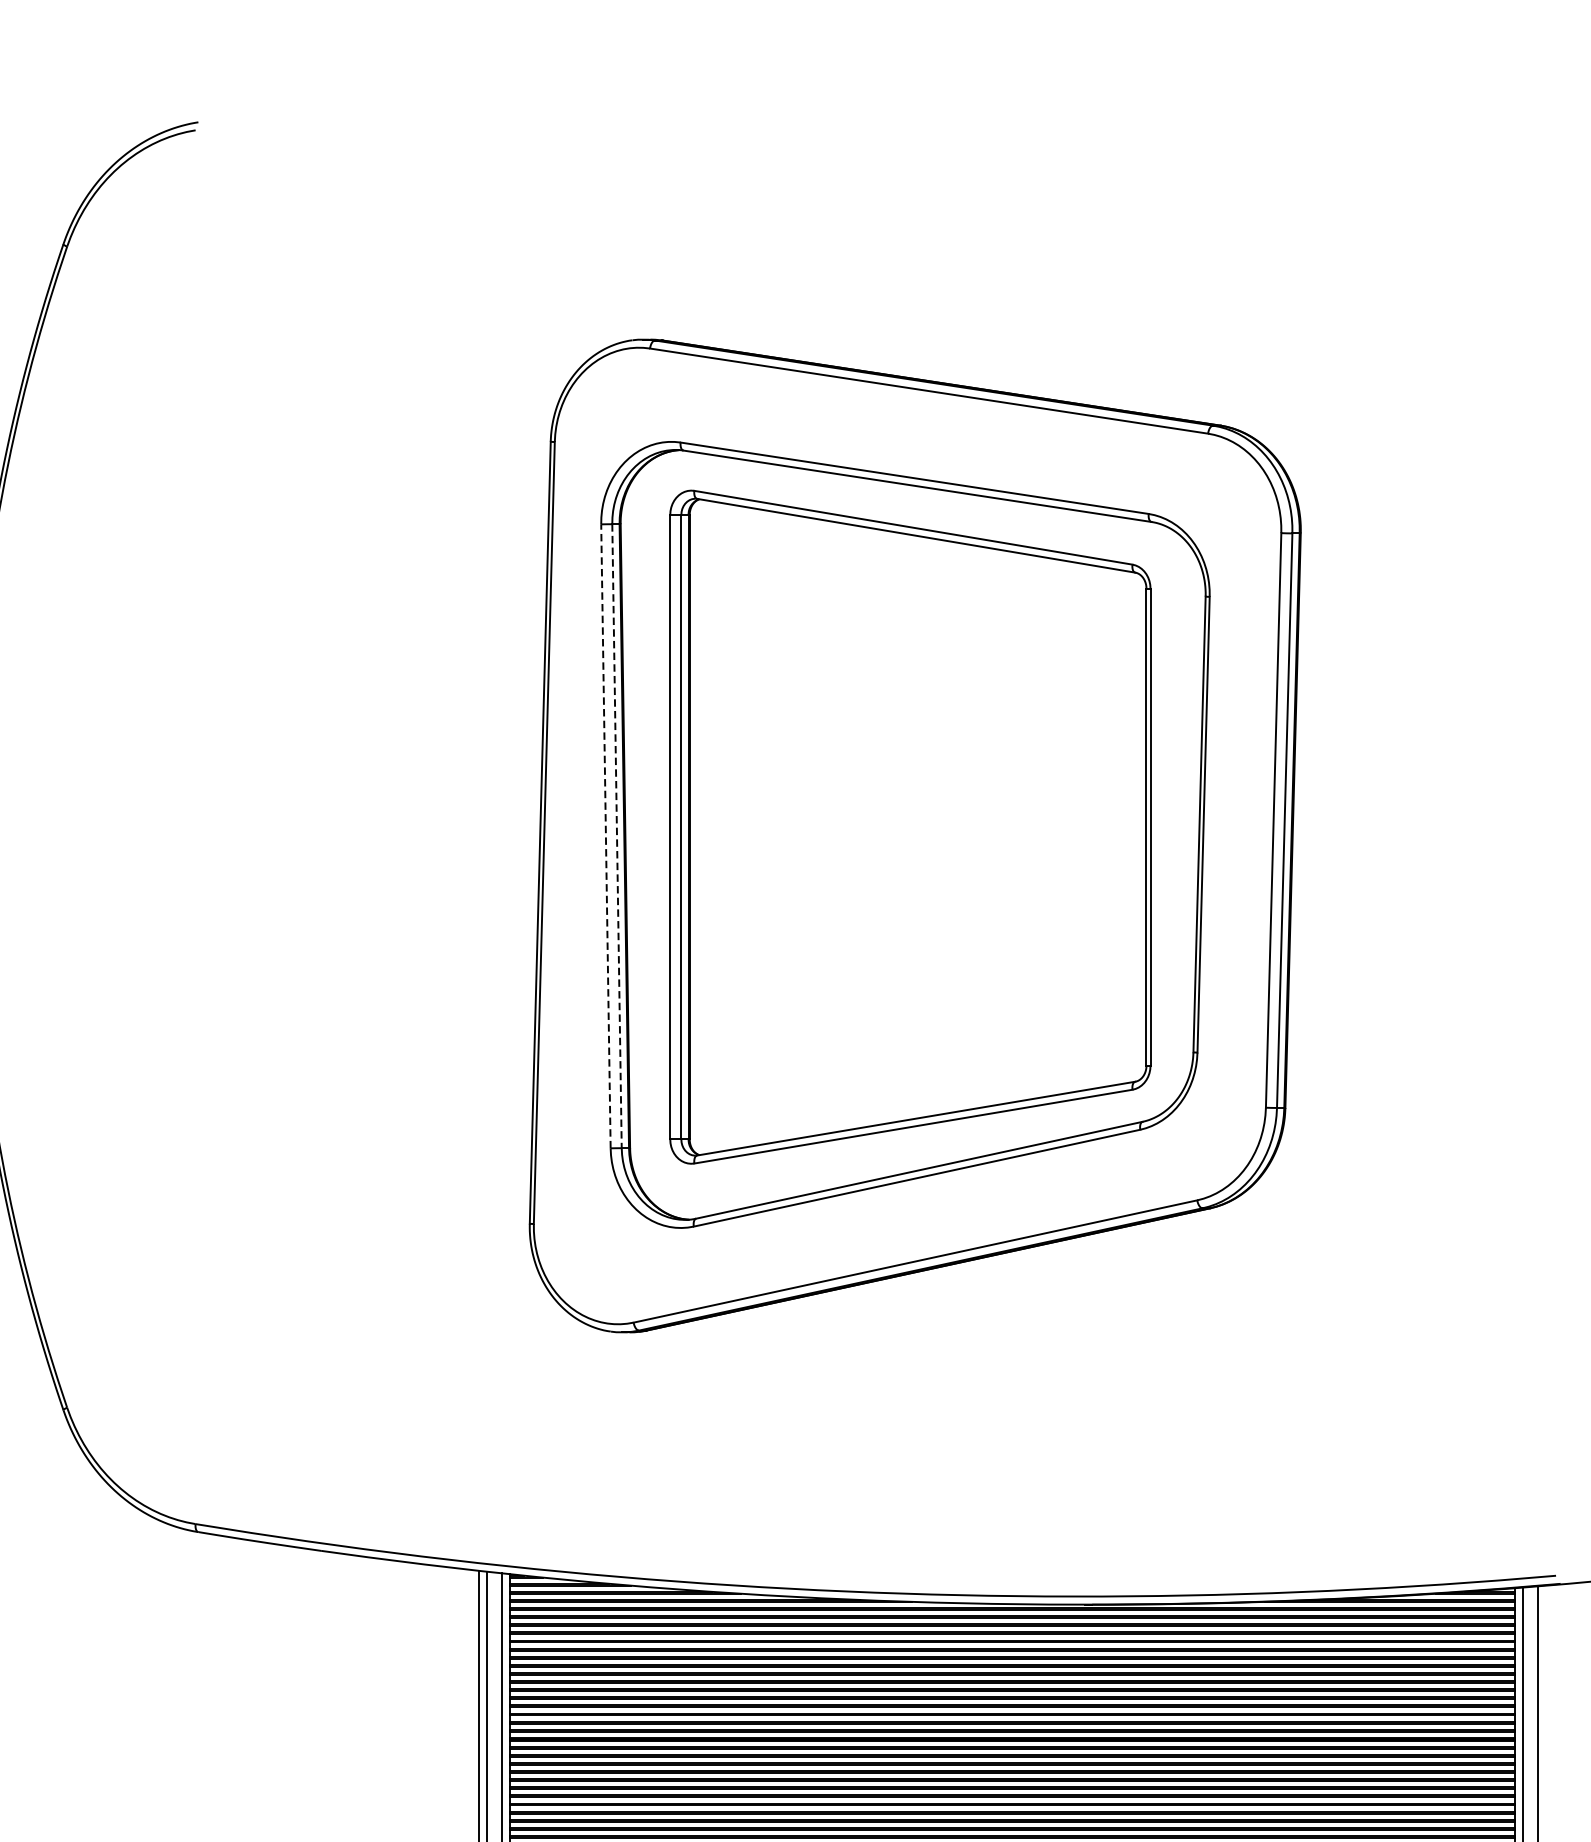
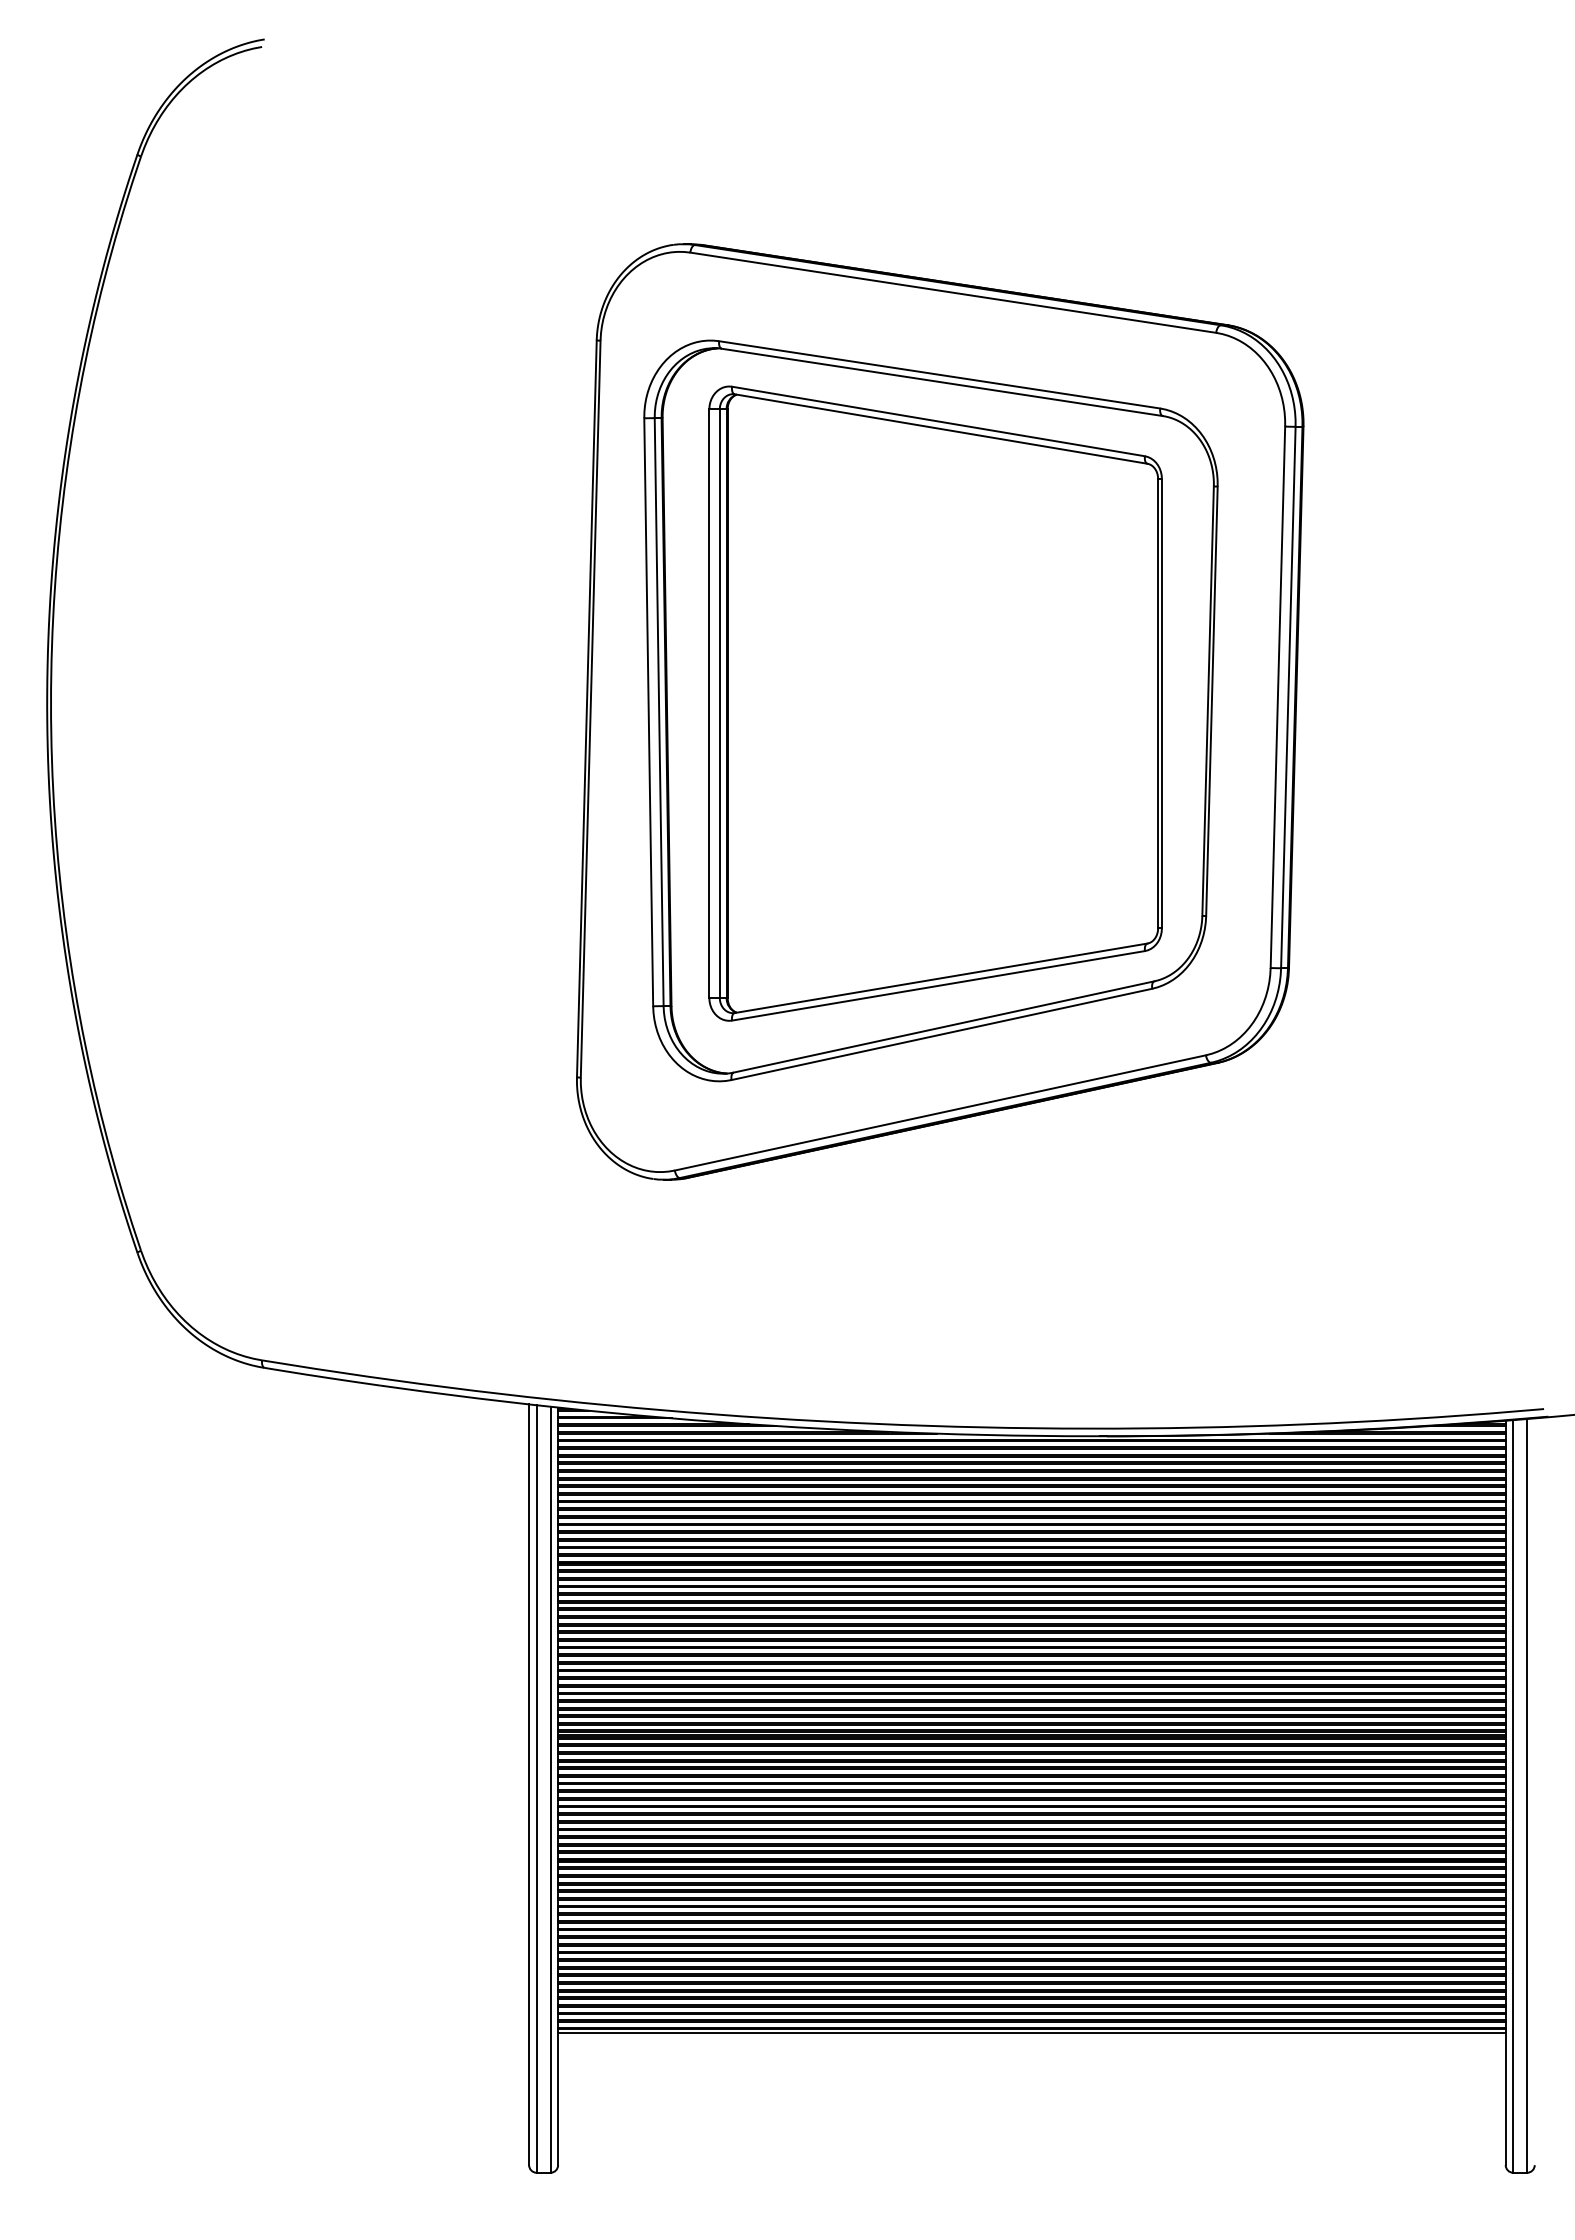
line: (605, 835) -> (648, 711), dashed -> solid
line: (617, 836) -> (659, 712), dashed -> solid

